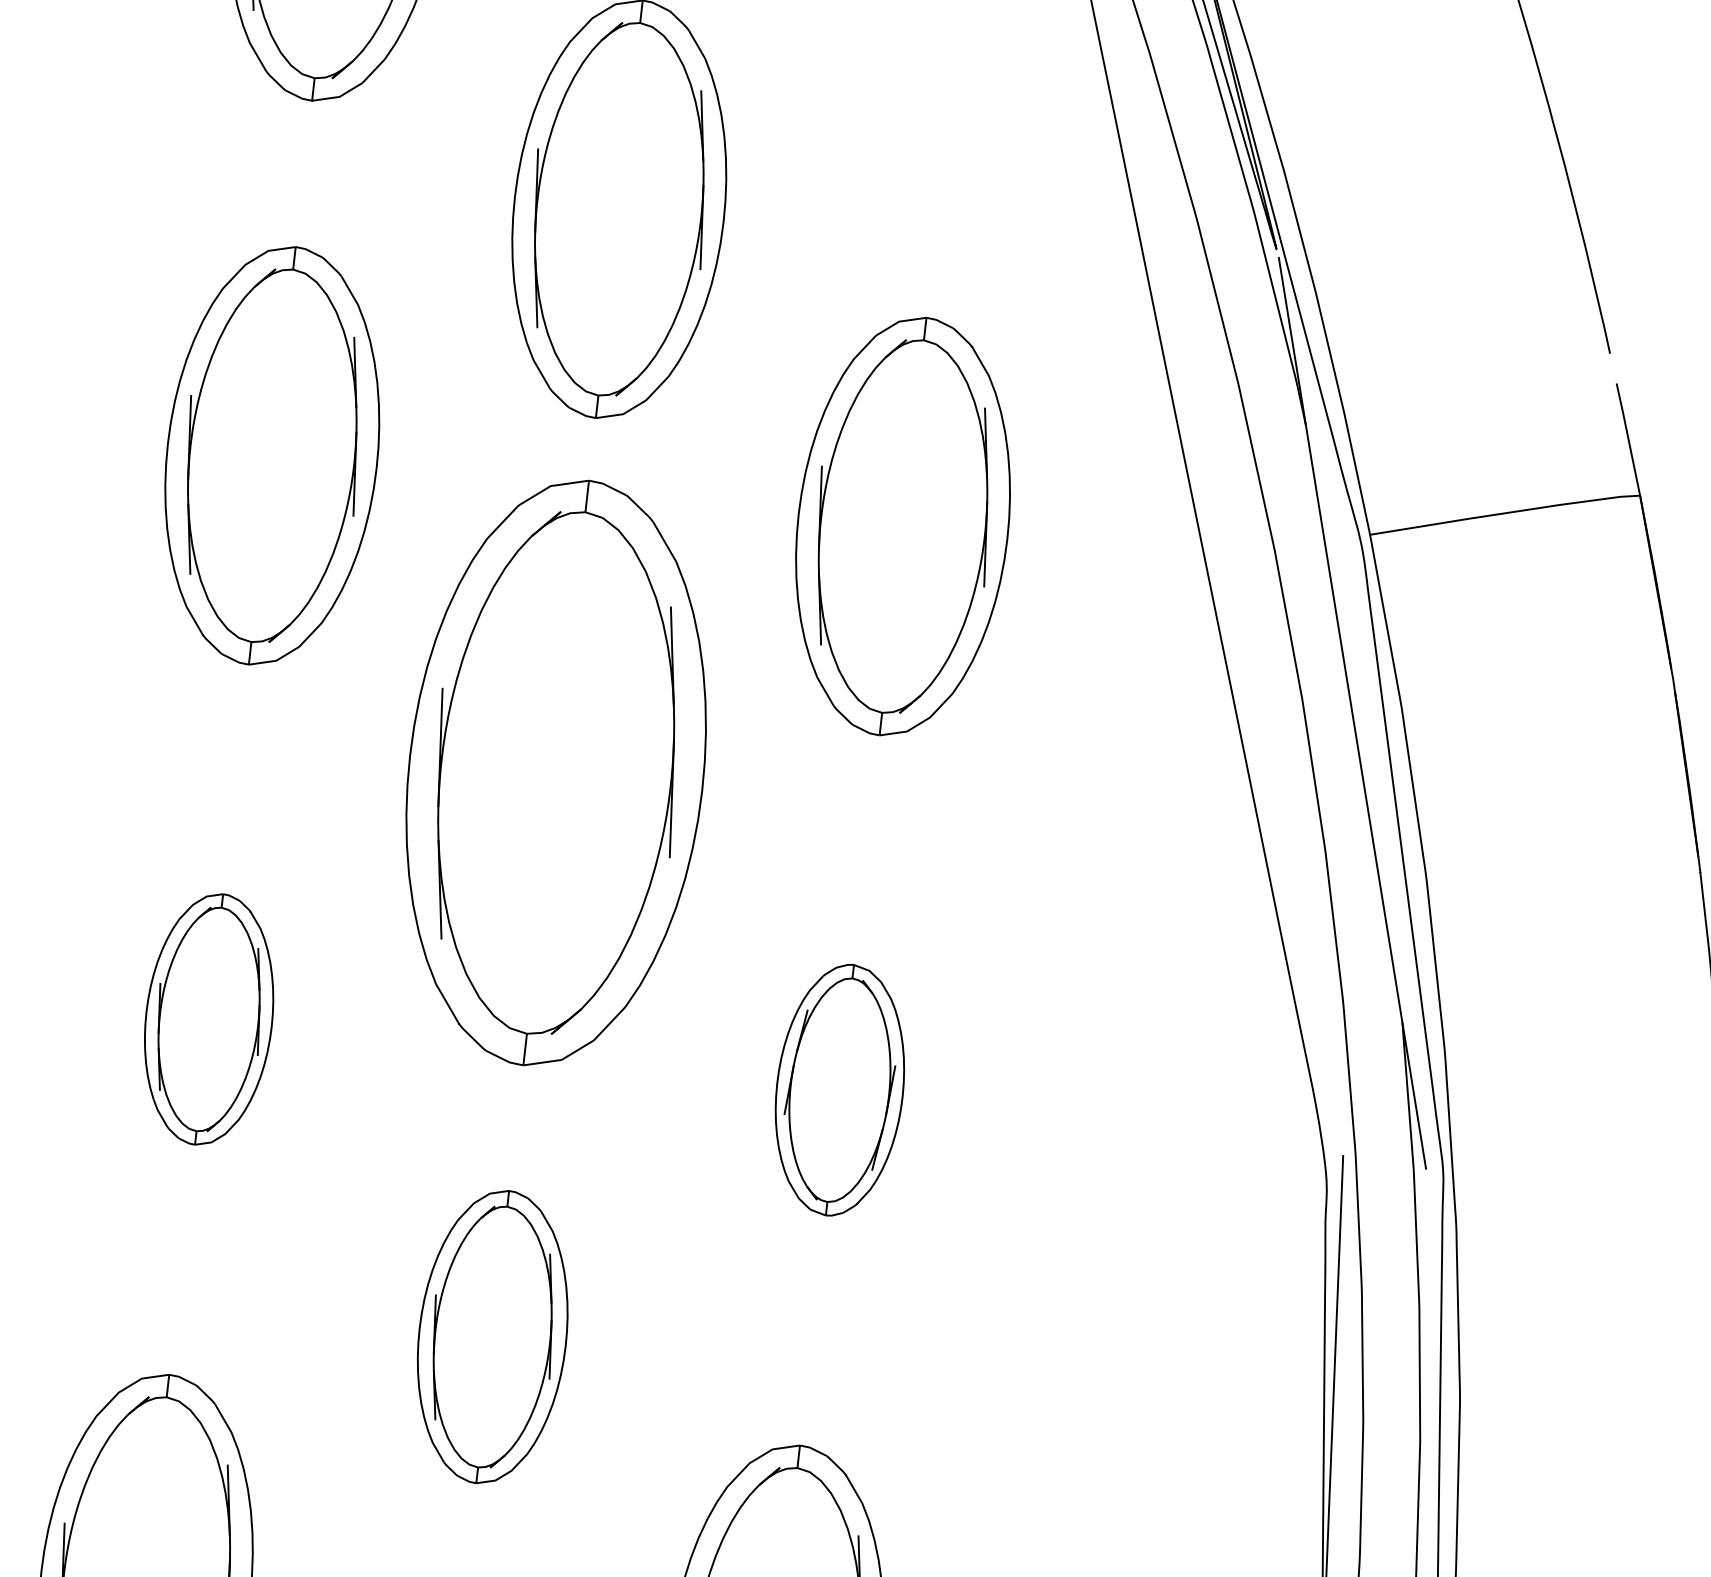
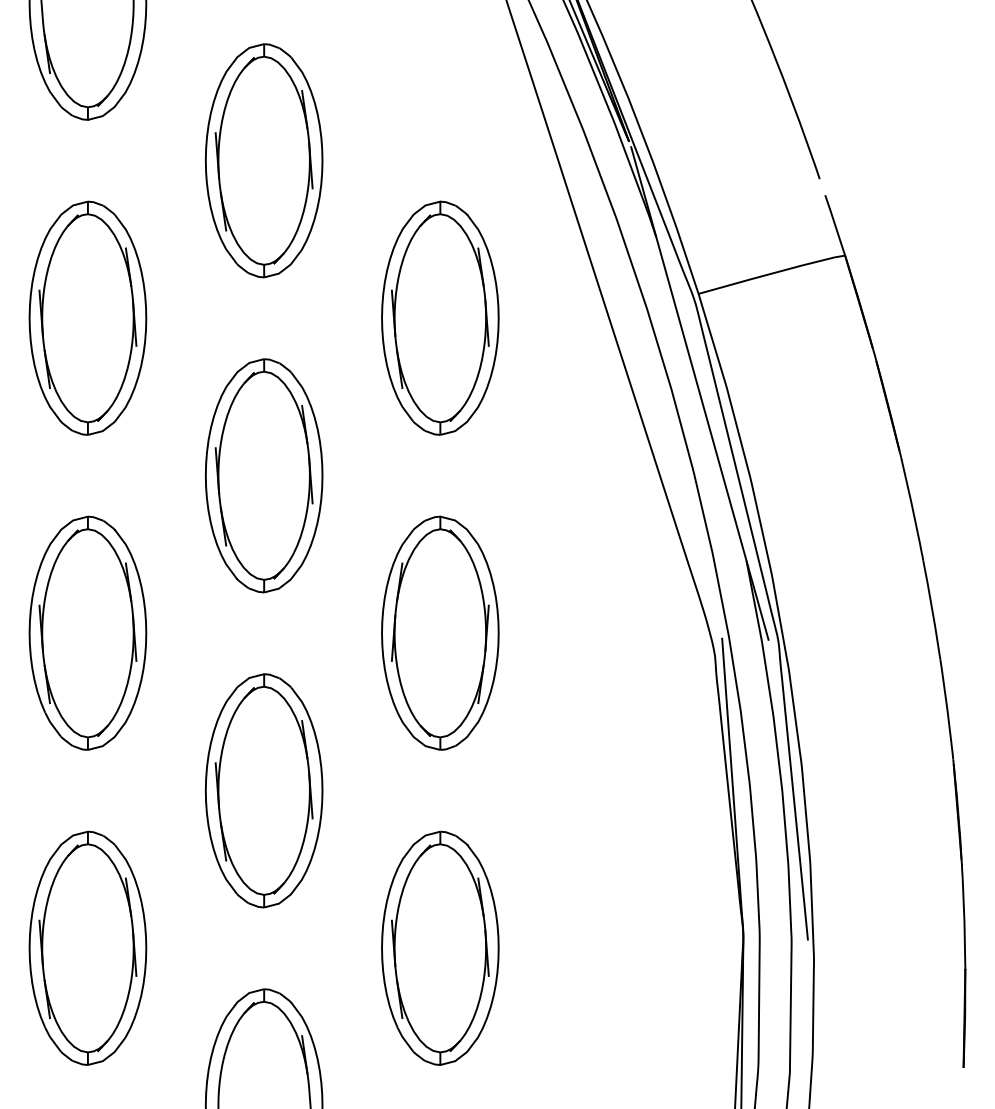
part: (554, 772) -> (263, 475), size x0.71
part: (208, 1018) -> (87, 632), size x1.67
part: (840, 1089) -> (440, 632), size x1.67
part: (491, 1336) -> (263, 790), size x1.43

